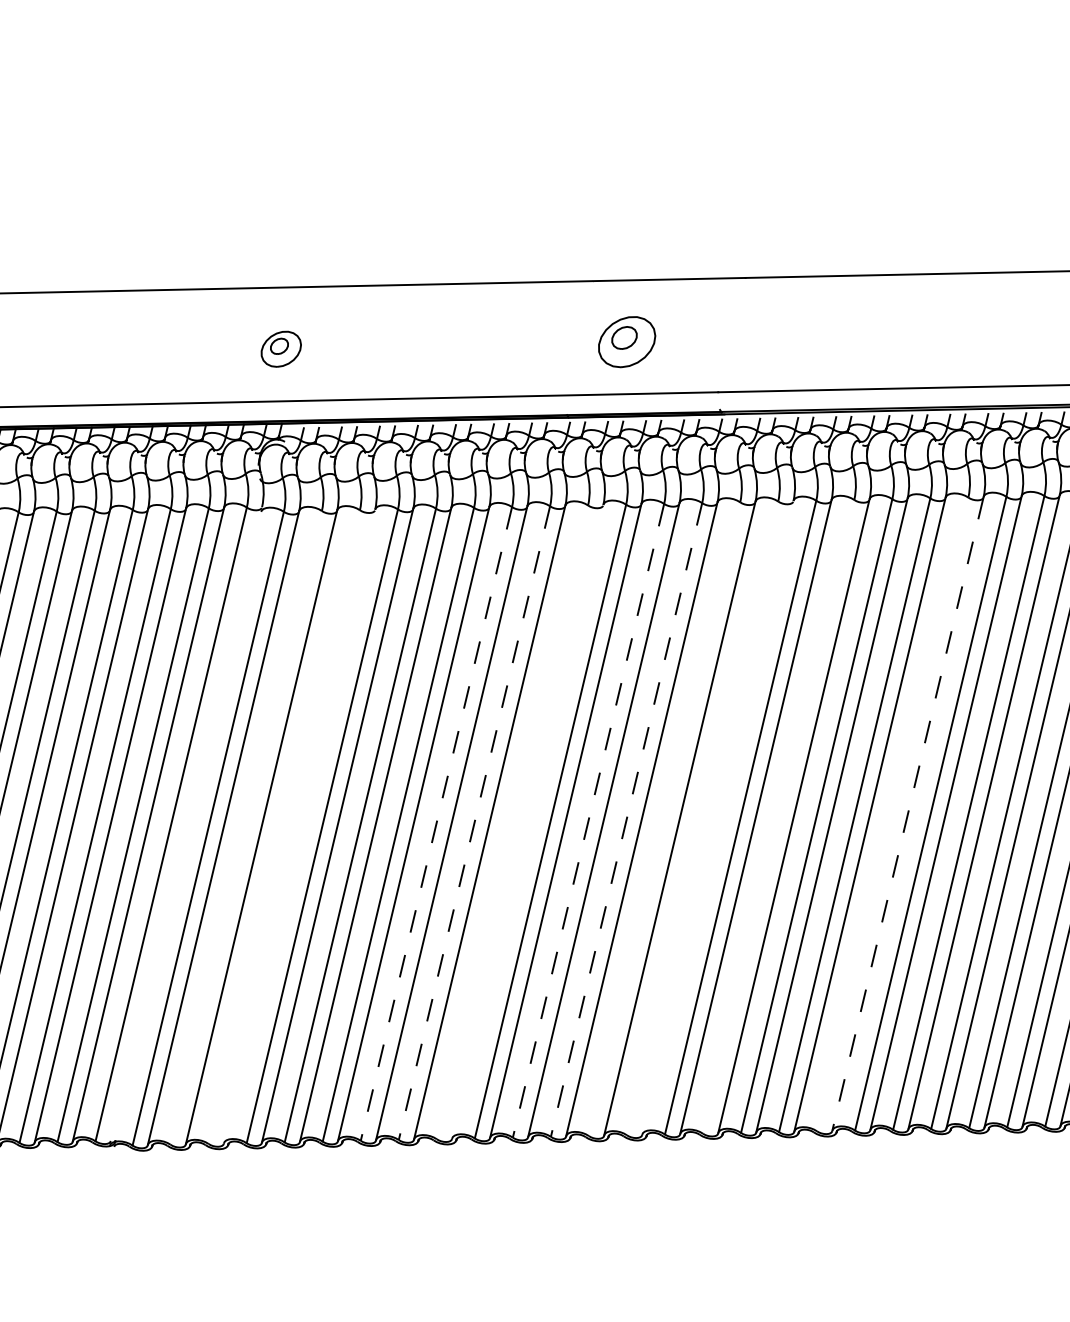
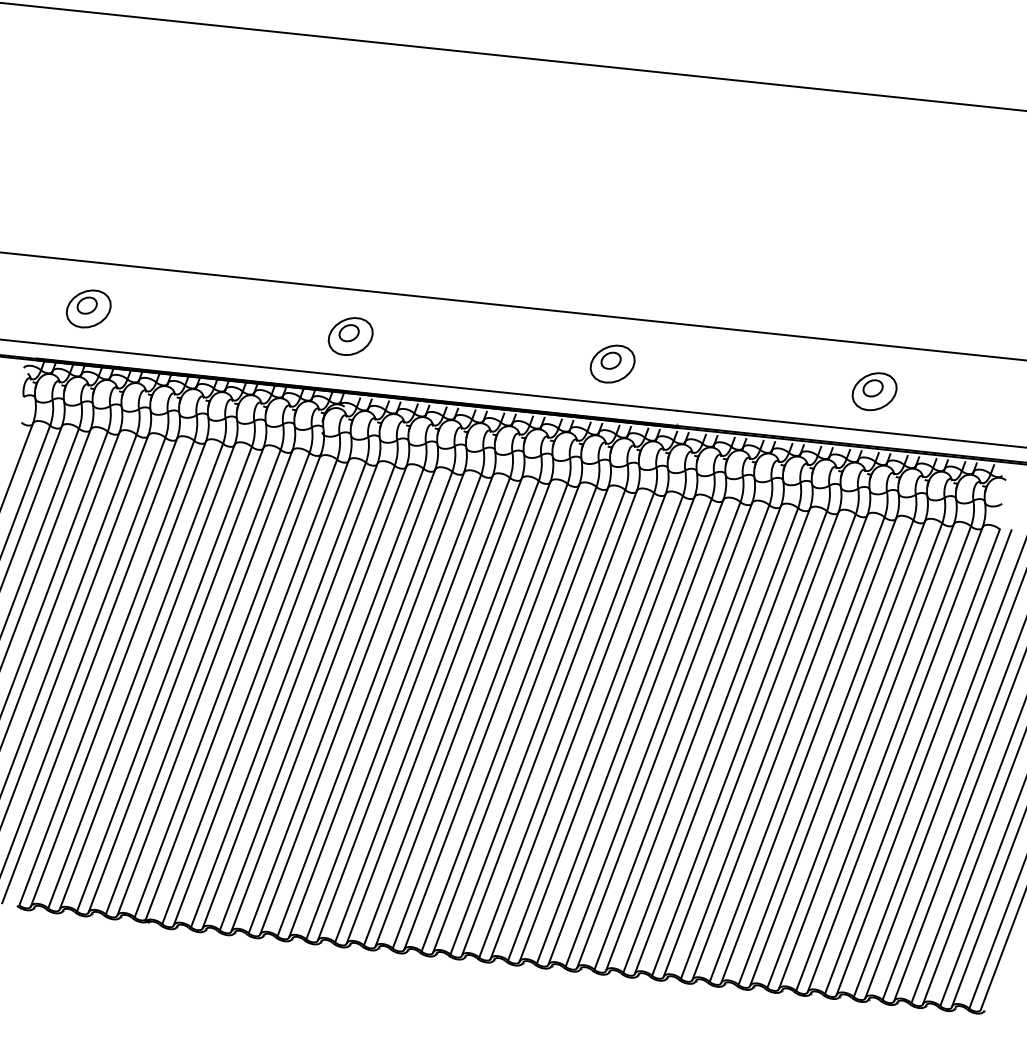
part: (972, 334) -> (874, 391), added
part: (281, 349) -> (350, 336), size x1.43
line: (907, 813) -> (779, 747), dashed -> solid
line: (891, 814) -> (767, 746), added
line: (717, 816) -> (635, 731), added
line: (778, 817) -> (681, 737), added
line: (701, 818) -> (623, 731), added
line: (664, 819) -> (595, 728), added
line: (527, 820) -> (491, 716), added
line: (626, 820) -> (566, 725), dashed -> solid
line: (511, 821) -> (479, 715), added
line: (588, 821) -> (537, 722), dashed -> solid
line: (186, 822) -> (233, 685), added
line: (474, 823) -> (451, 713), dashed -> solid
line: (436, 824) -> (422, 710), dashed -> solid
line: (298, 825) -> (318, 698), added
line: (283, 826) -> (306, 697), added
line: (246, 827) -> (278, 694), added

